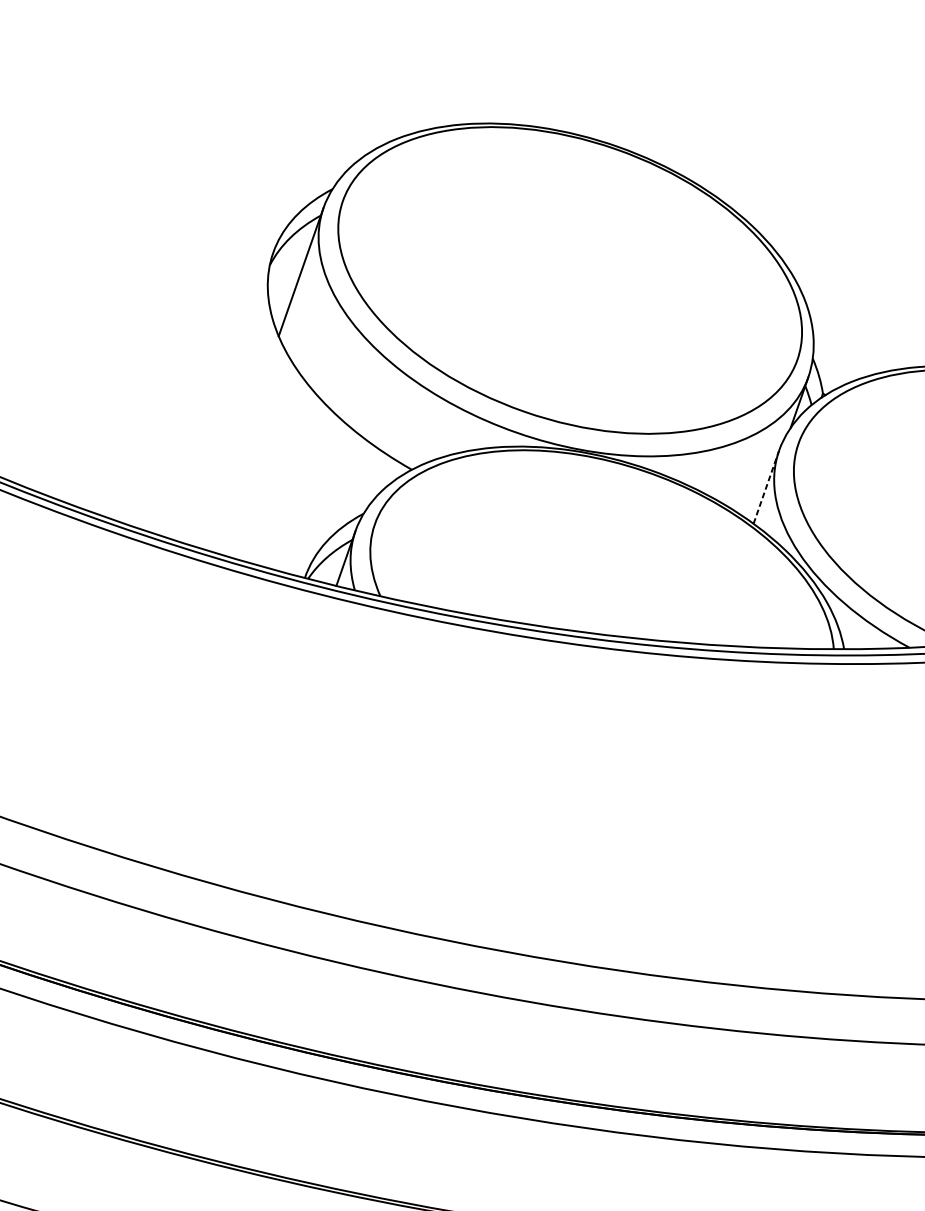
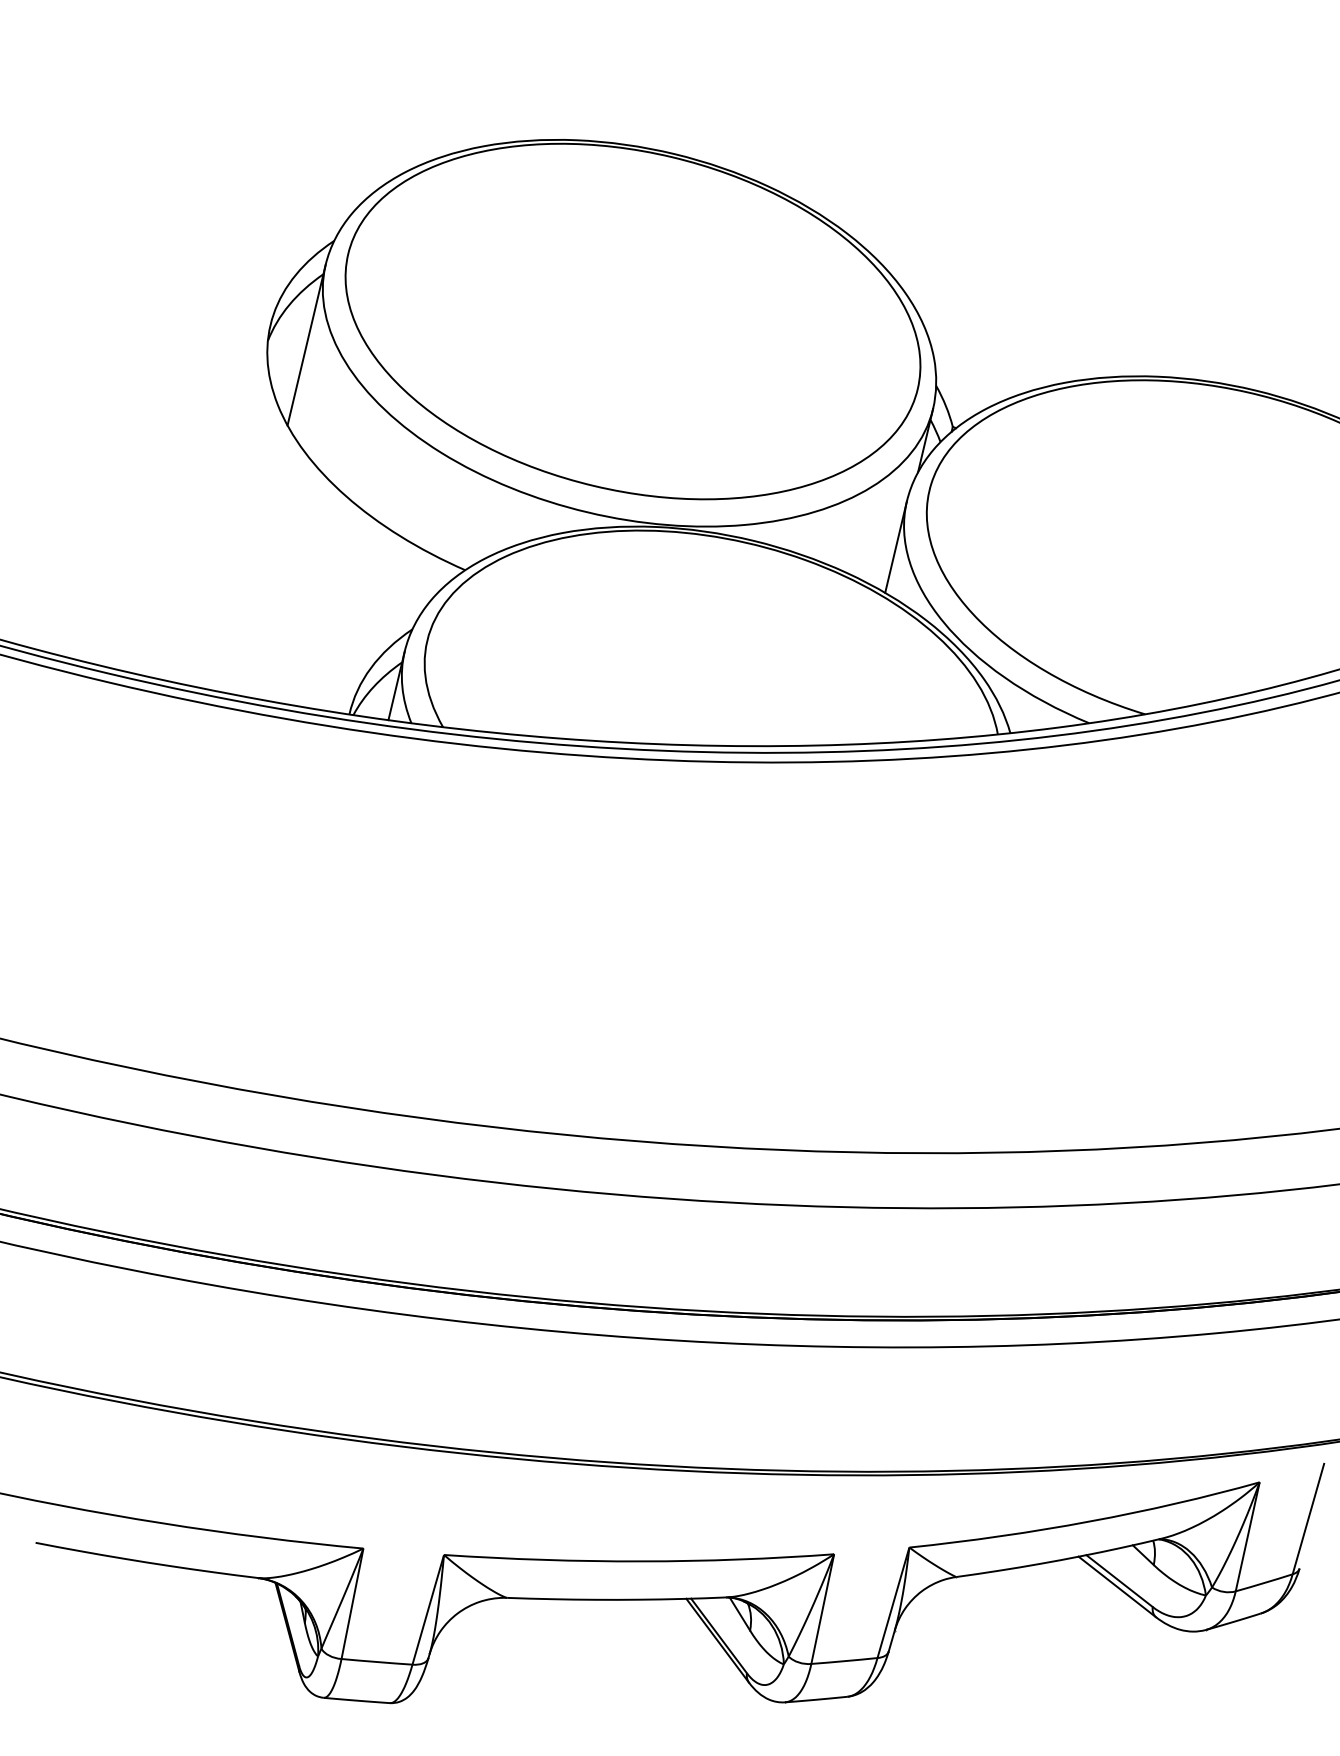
line: (766, 487) -> (896, 547), dashed -> solid

